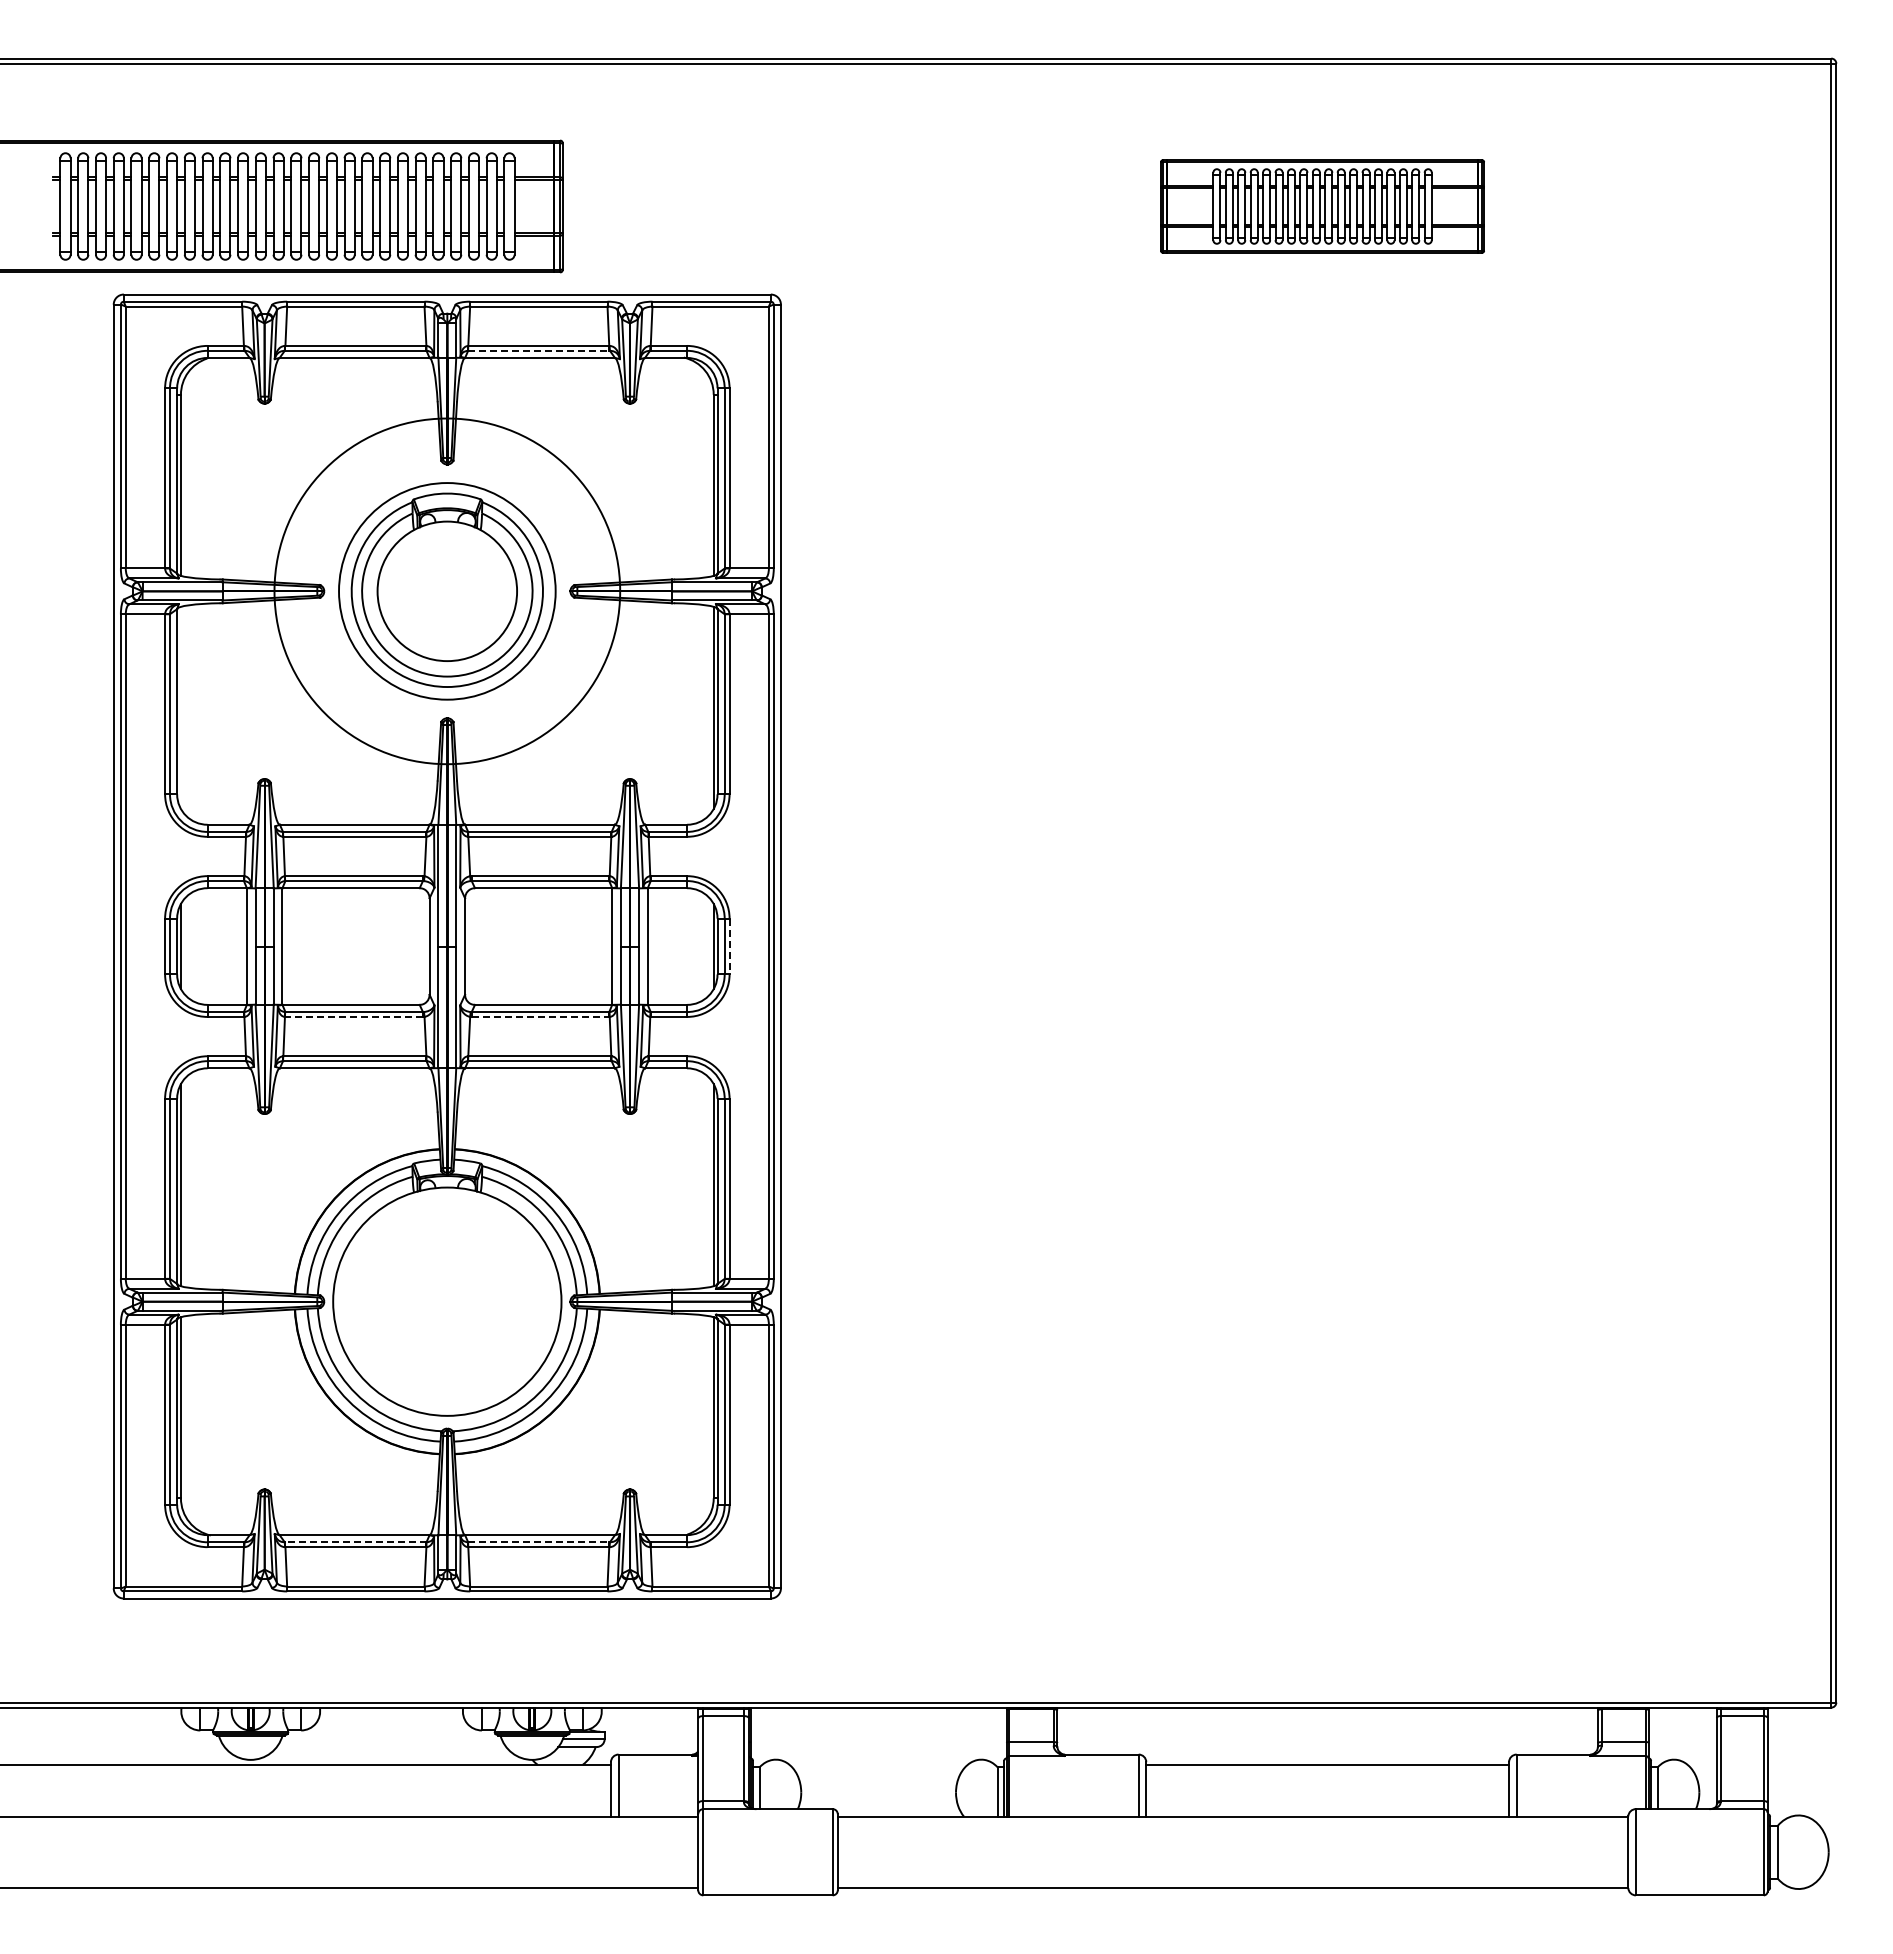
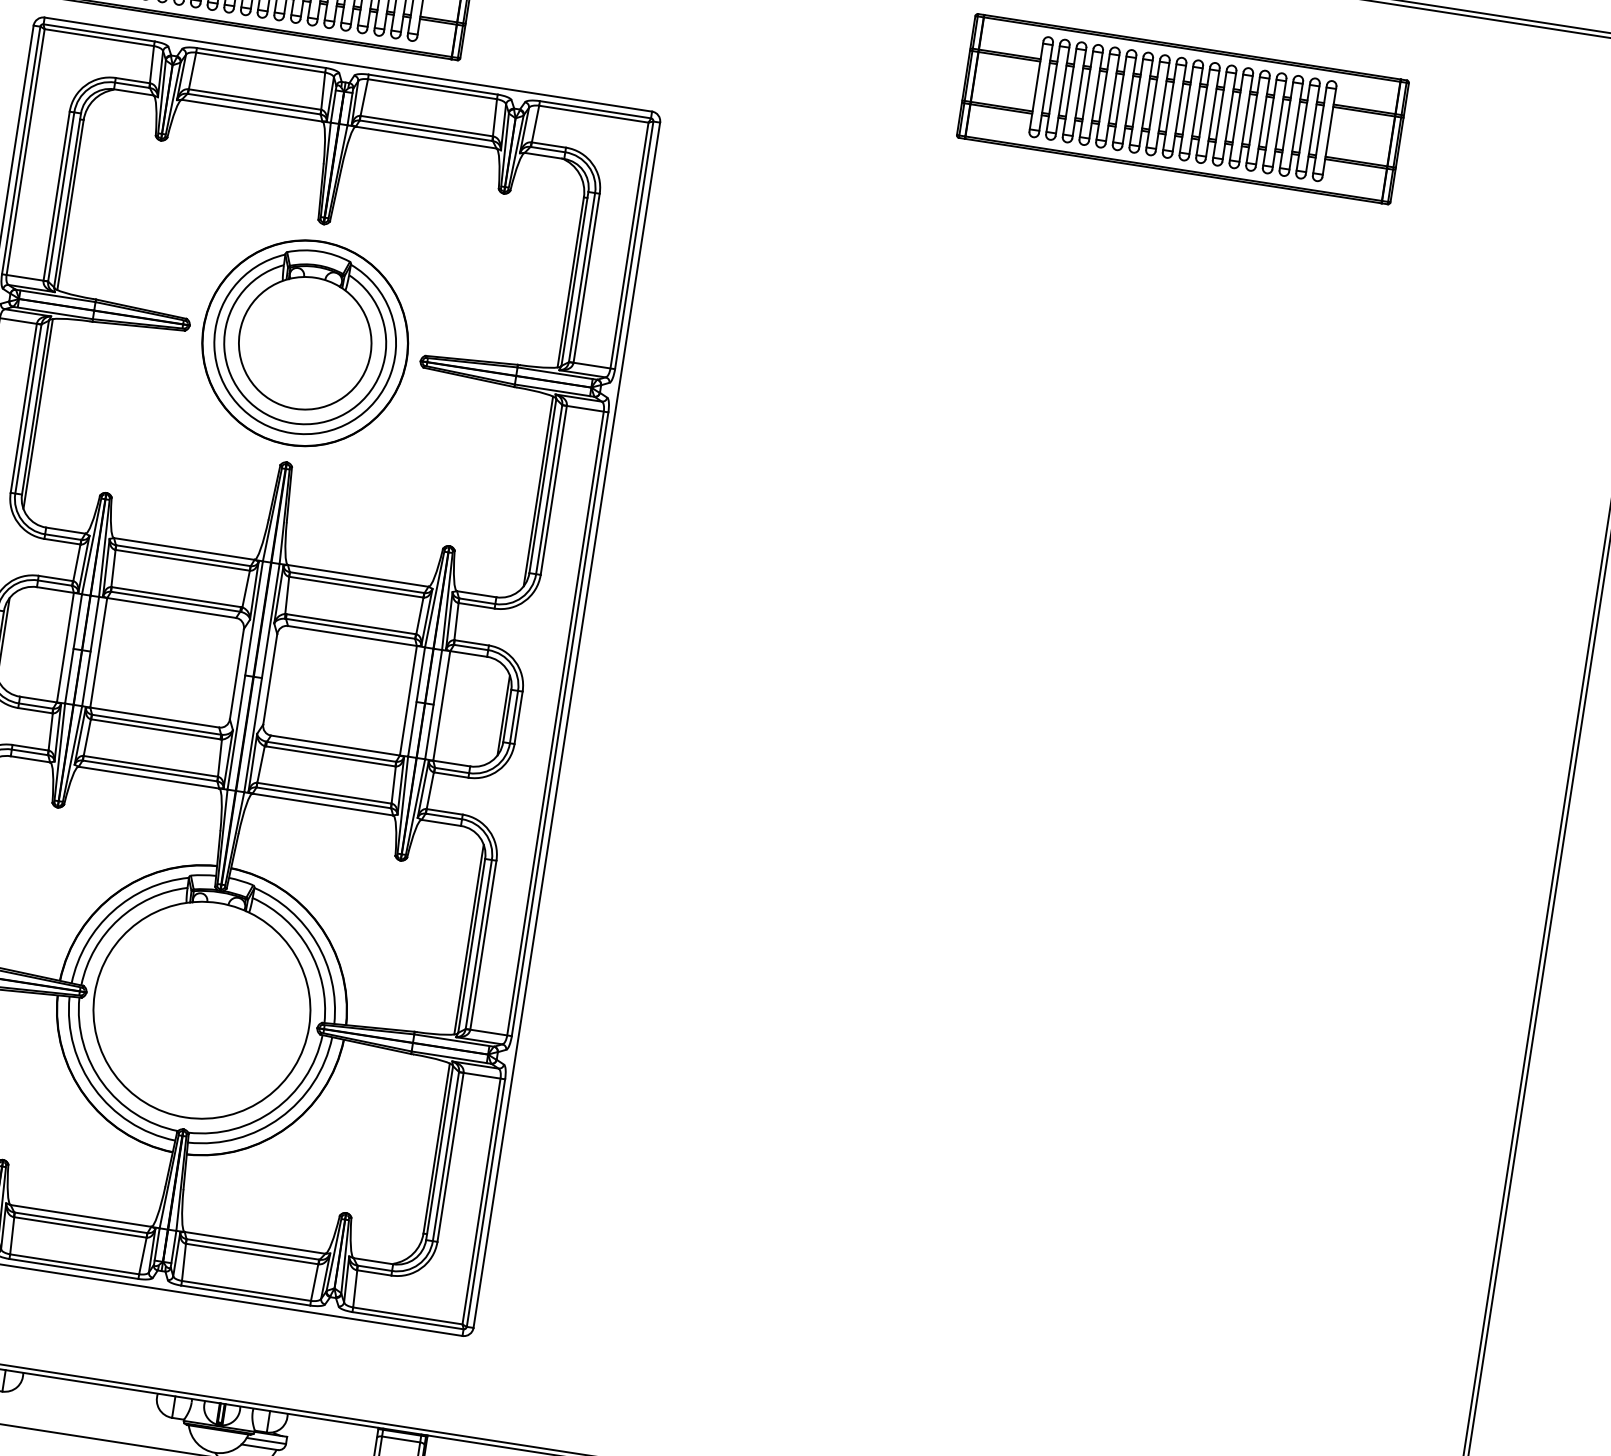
part: (1322, 206) -> (1182, 109), size x1.43
line: (538, 350) -> (425, 130), dashed -> solid
circle: (447, 591) -> (305, 343), size x0.62
line: (180, 707) -> (37, 413), added
line: (729, 946) -> (518, 717), dashed -> solid
line: (354, 1016) -> (156, 728), dashed -> solid
line: (540, 1016) -> (330, 756), dashed -> solid
line: (355, 1542) -> (80, 1222), dashed -> solid
line: (538, 1542) -> (252, 1249), dashed -> solid

